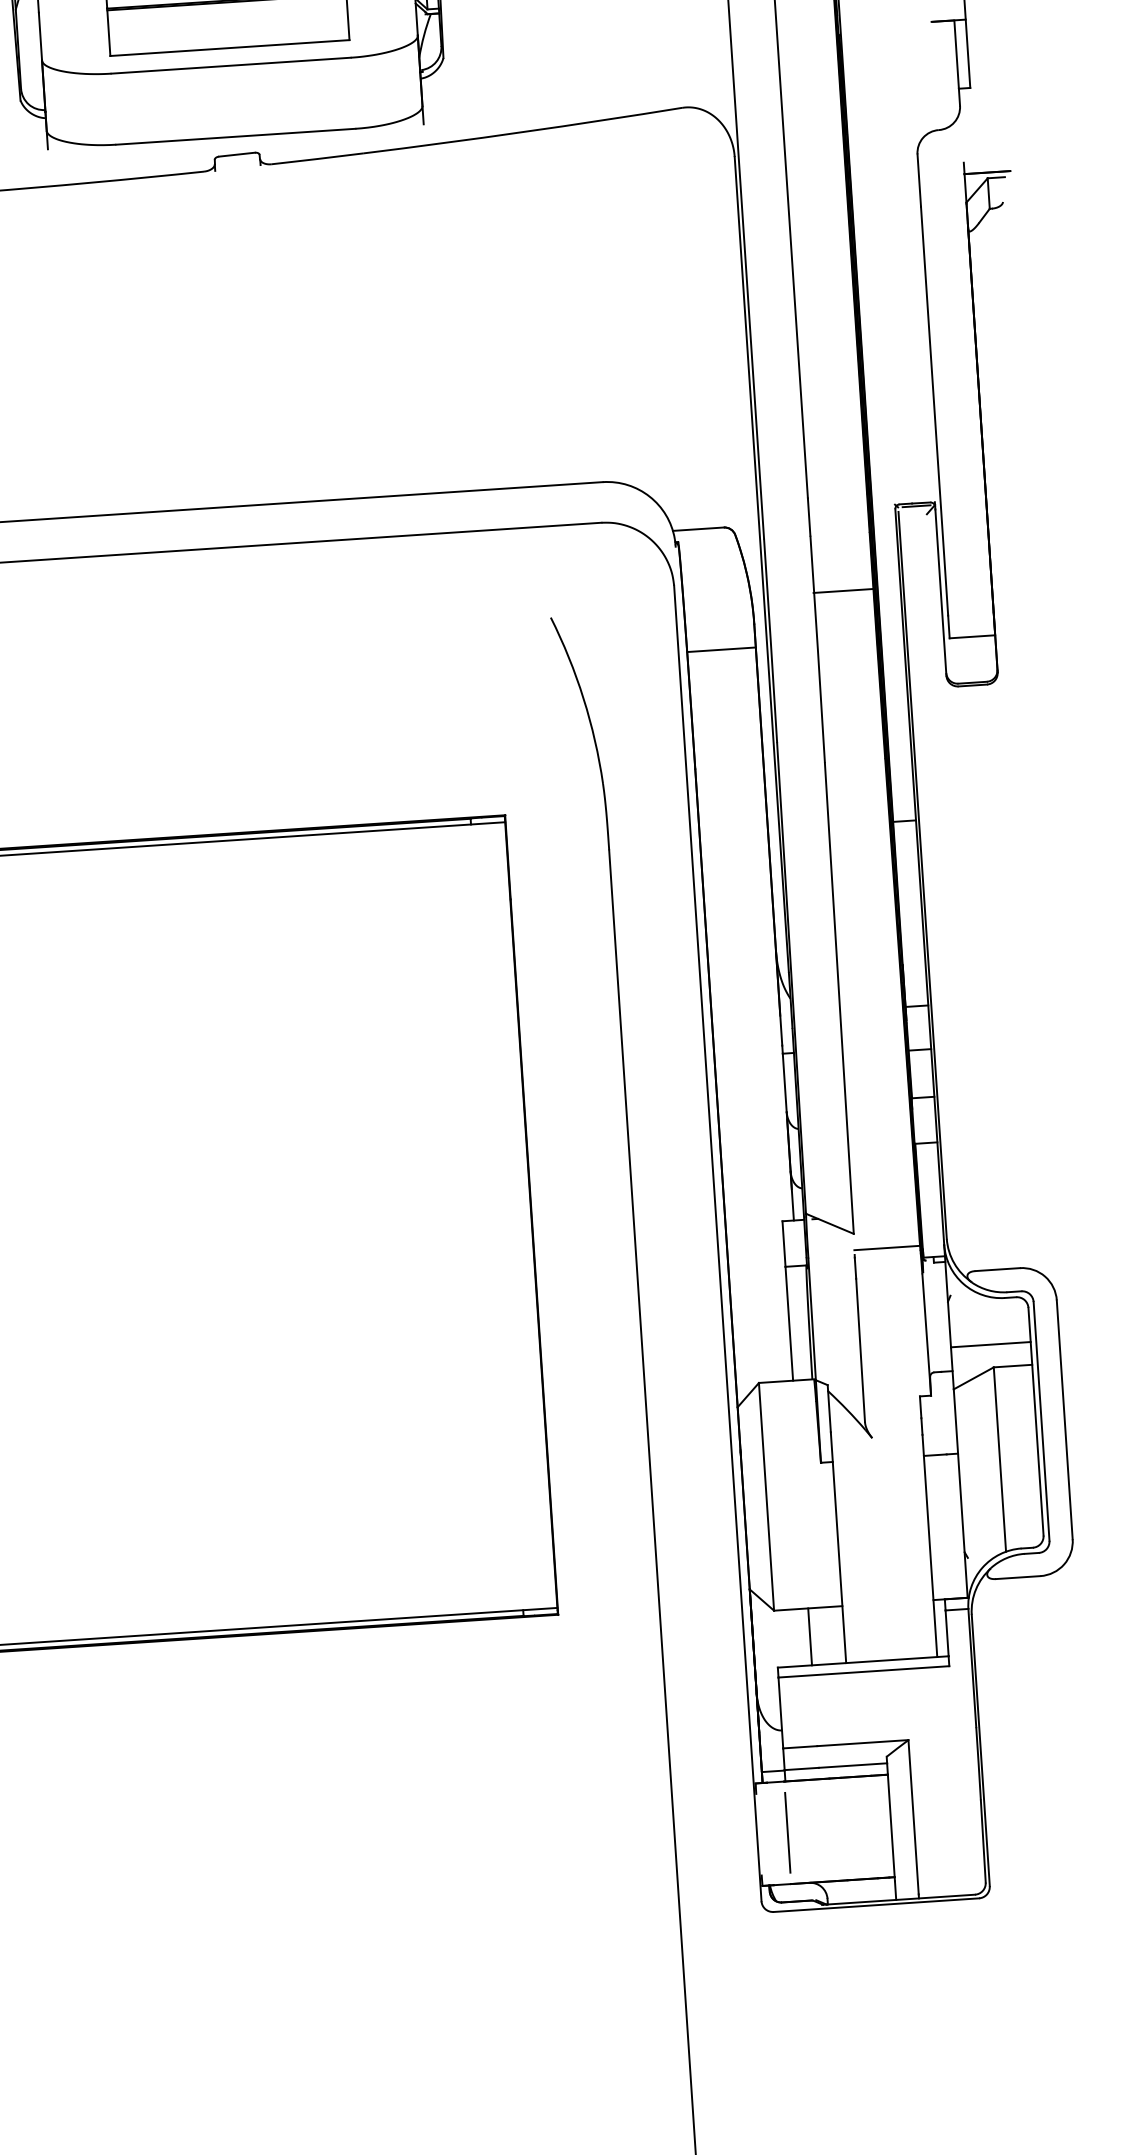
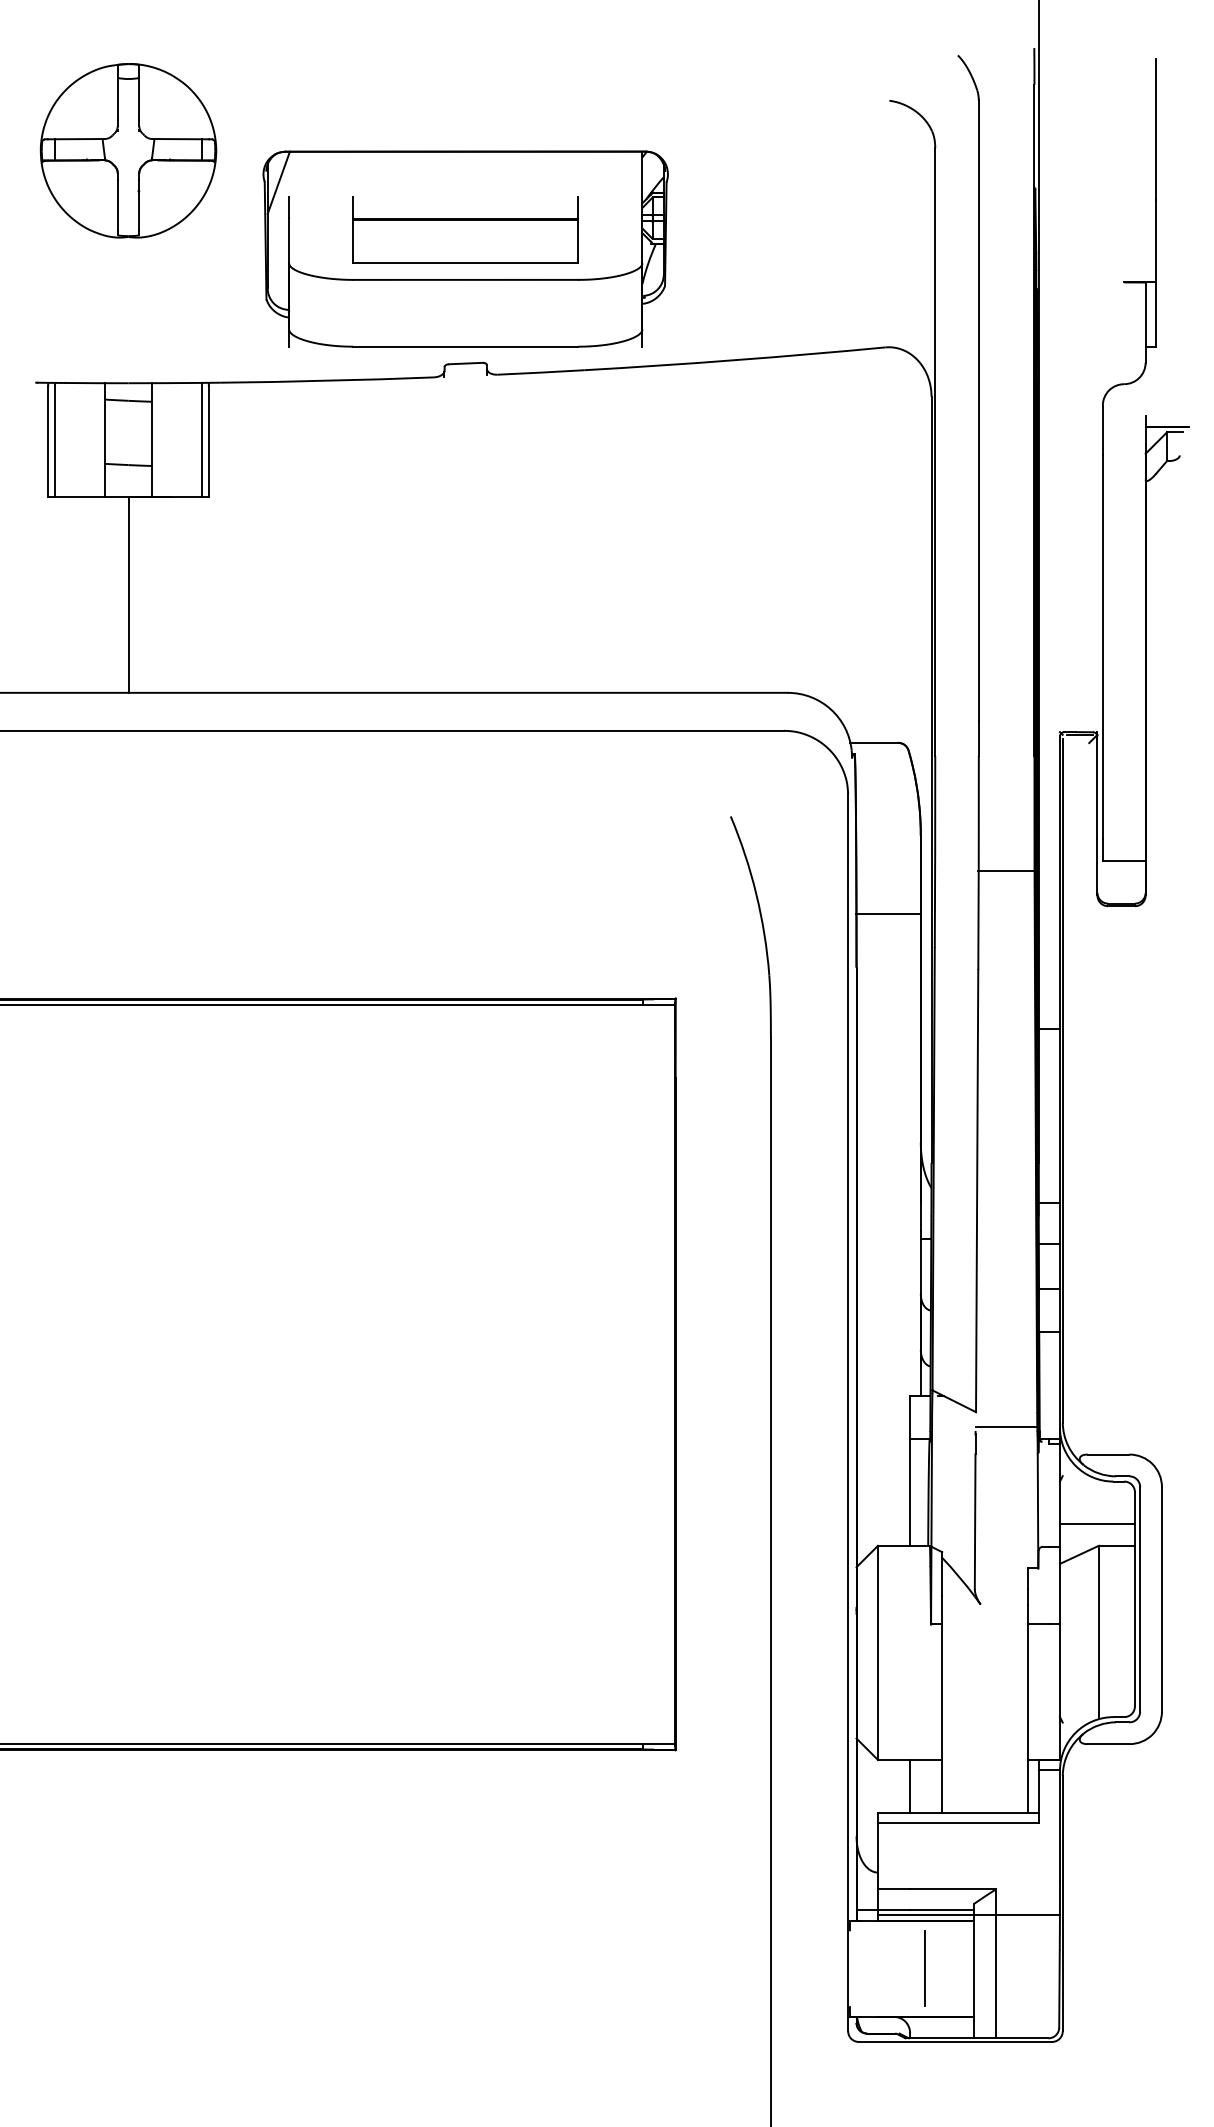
line: (843, 590) -> (1006, 870), moved
line: (721, 650) -> (888, 914), moved
line: (881, 1769) -> (968, 1915), added
line: (787, 1832) -> (924, 1968), moved

